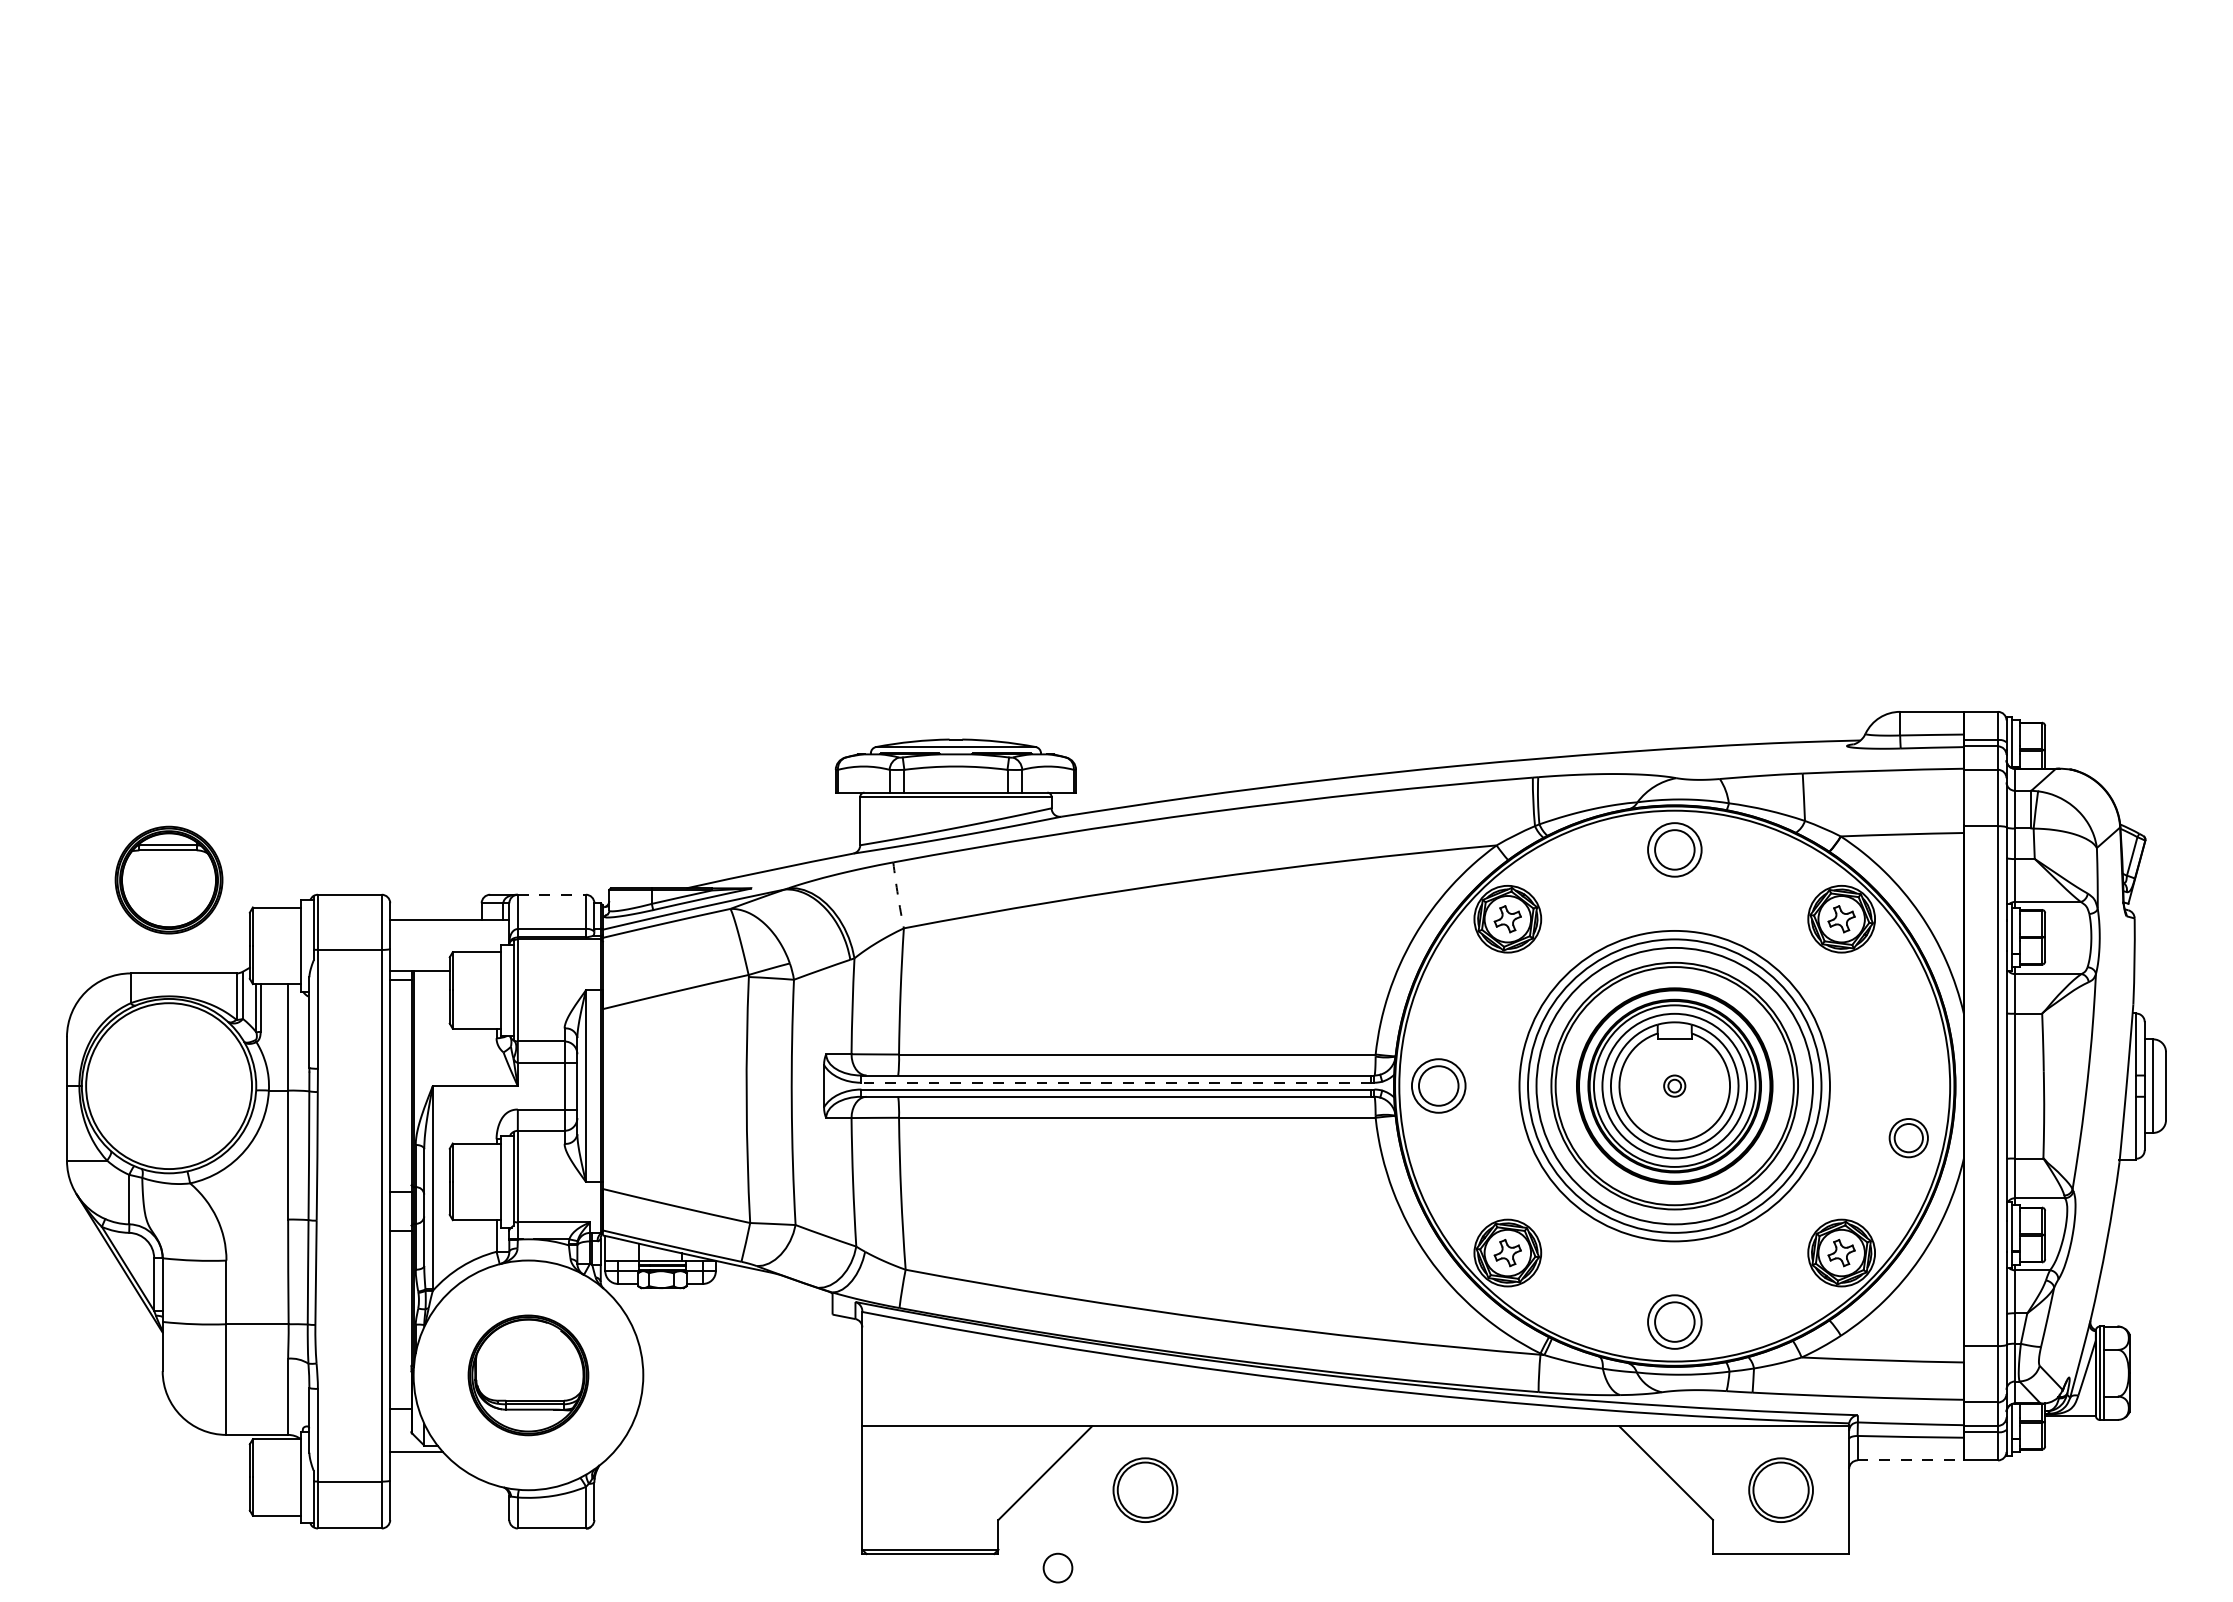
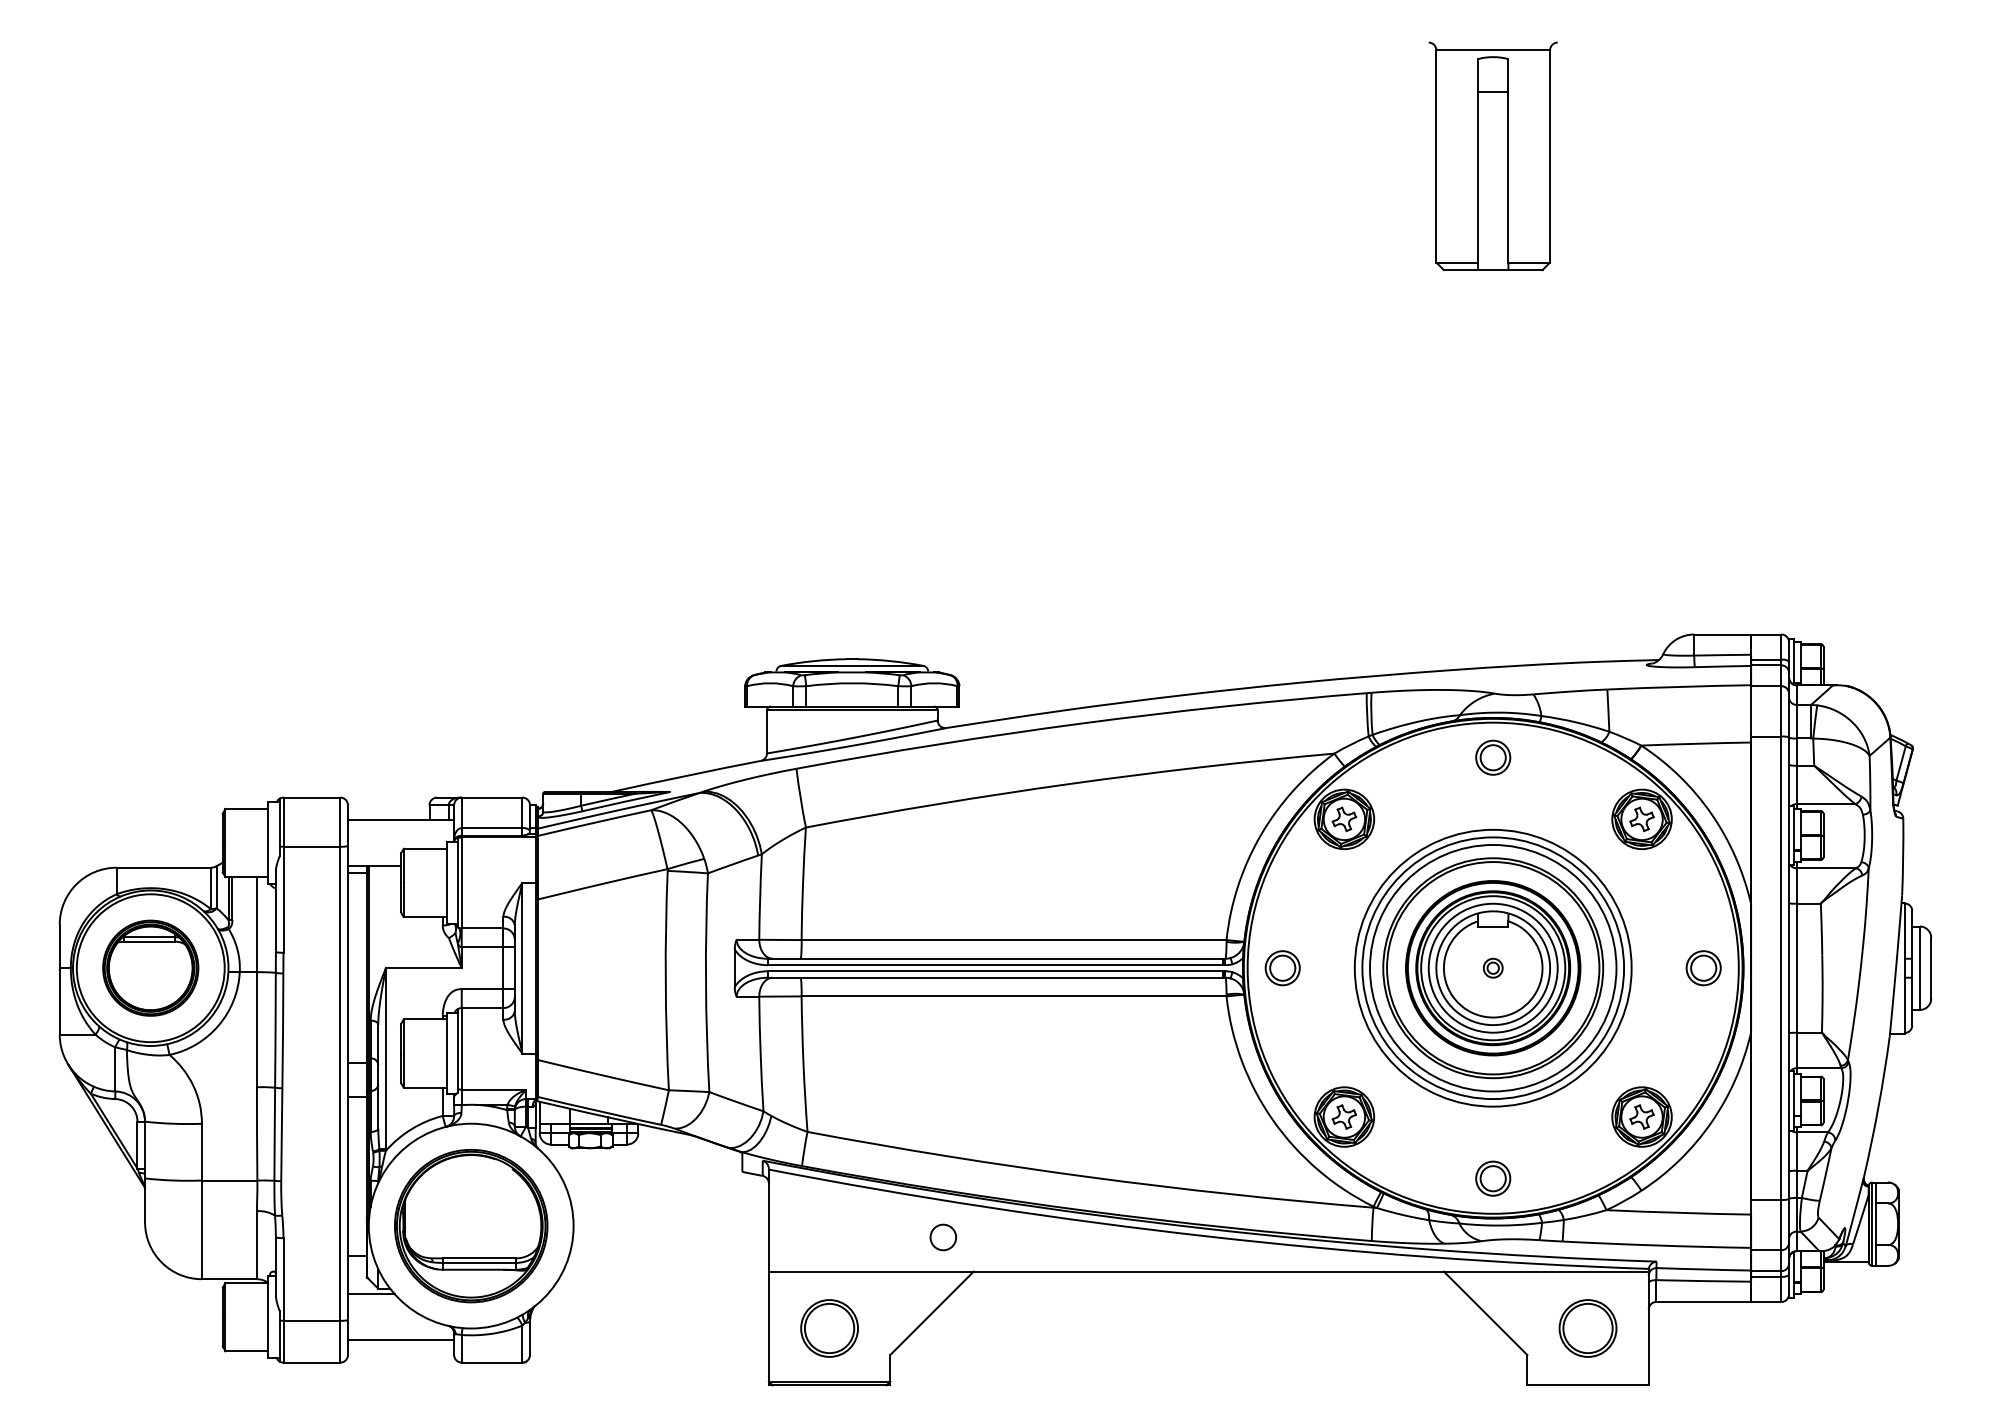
part: (1674, 175) -> (1493, 156), added
part: (1674, 850) -> (1493, 758), size x0.71
part: (168, 879) -> (150, 967), moved
line: (552, 894) -> (492, 797), dashed -> solid
arc: (897, 895) -> (800, 798), dashed -> solid
line: (1115, 1082) -> (994, 964), dashed -> solid
part: (1438, 1086) -> (1282, 968), size x0.71
part: (1908, 1138) -> (1703, 968), moved
part: (1674, 1322) -> (1493, 1178), size x0.71
part: (528, 1375) -> (471, 1226), size x1.43
line: (1911, 1460) -> (1704, 1302), dashed -> solid
part: (1145, 1489) -> (829, 1327), moved
line: (449, 1502) -> (400, 1339), added
circle: (1057, 1567) -> (942, 1236), moved

